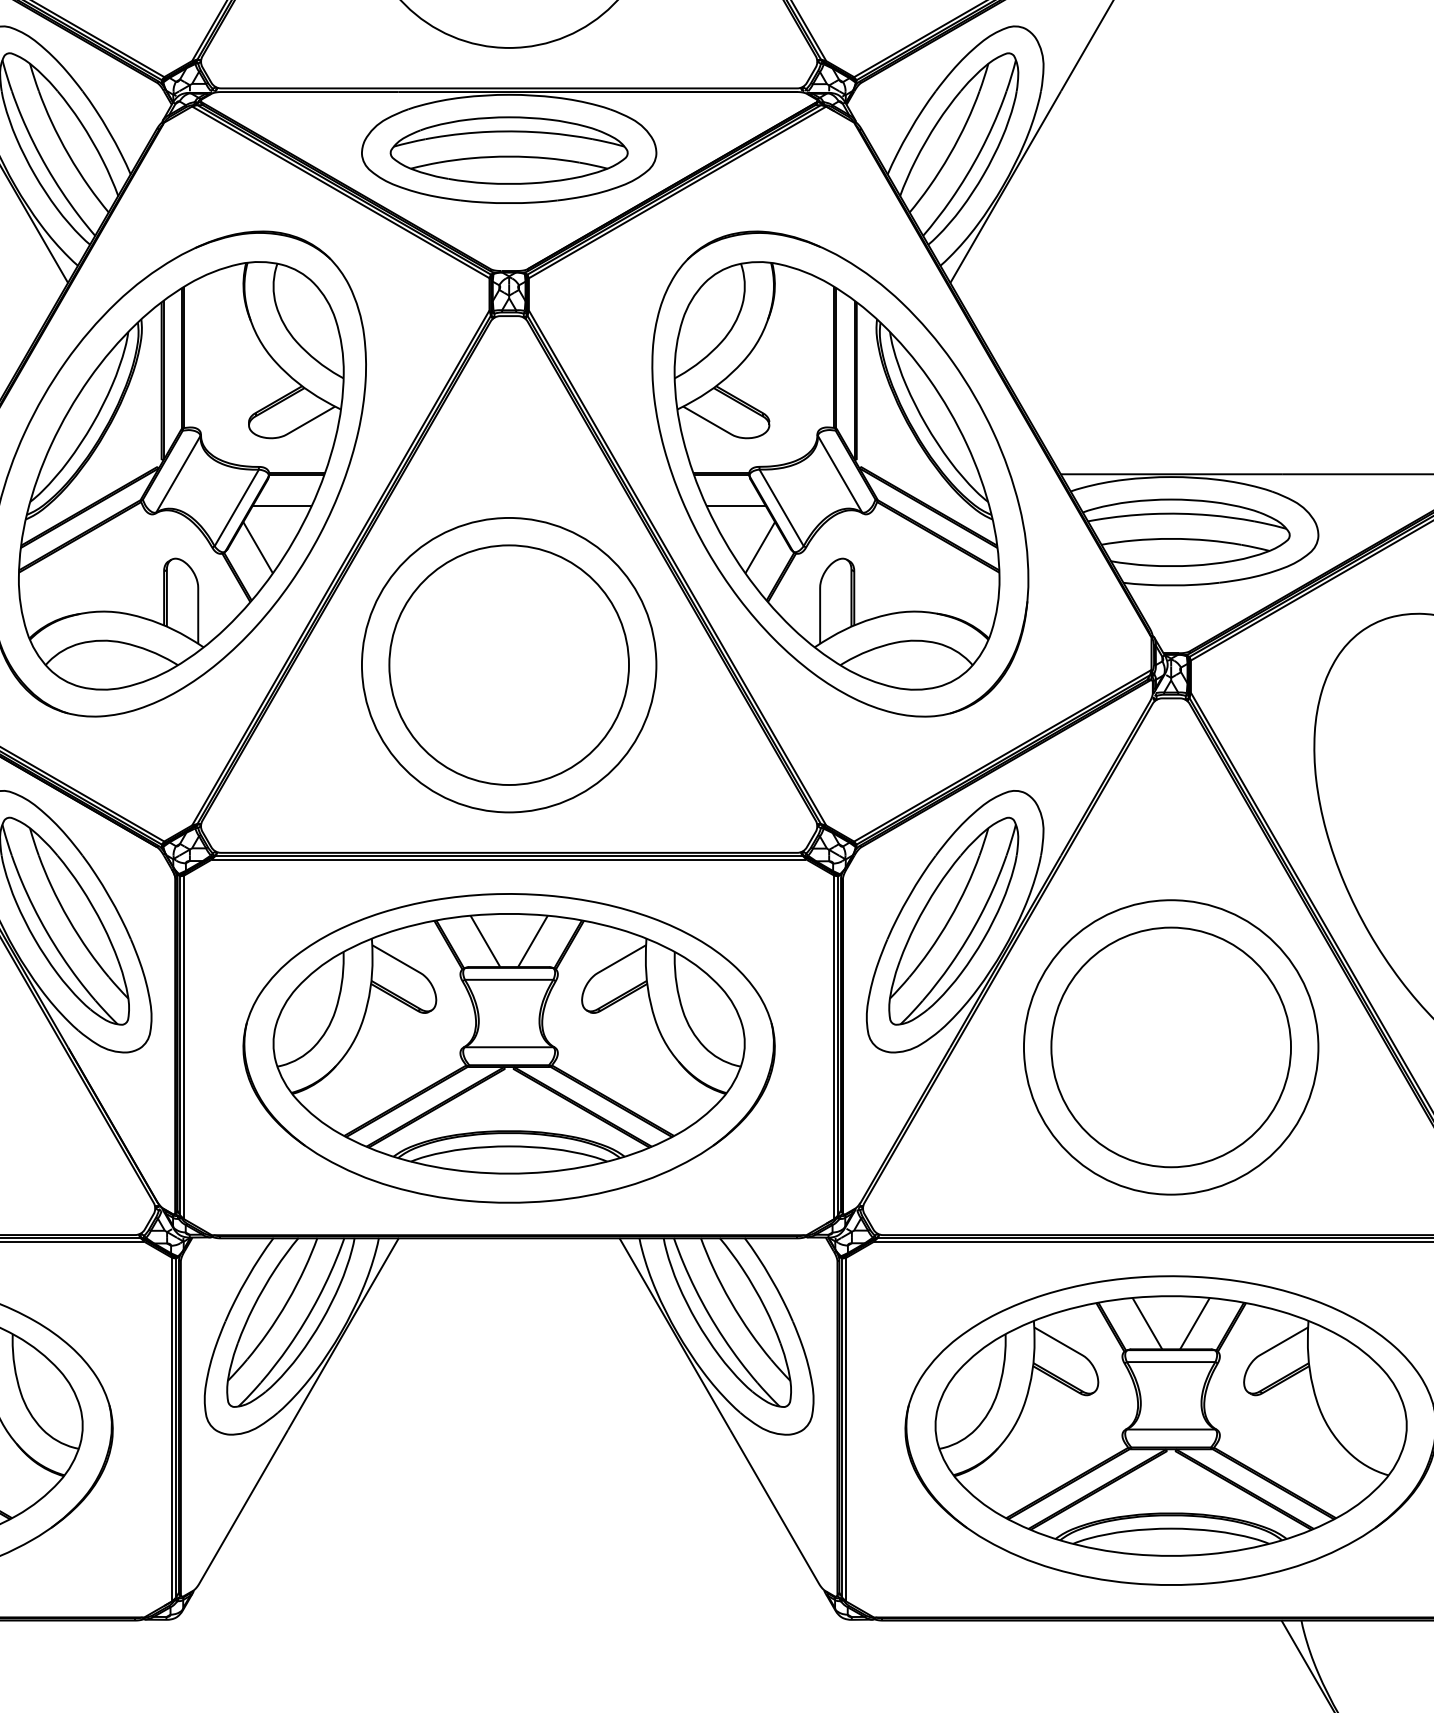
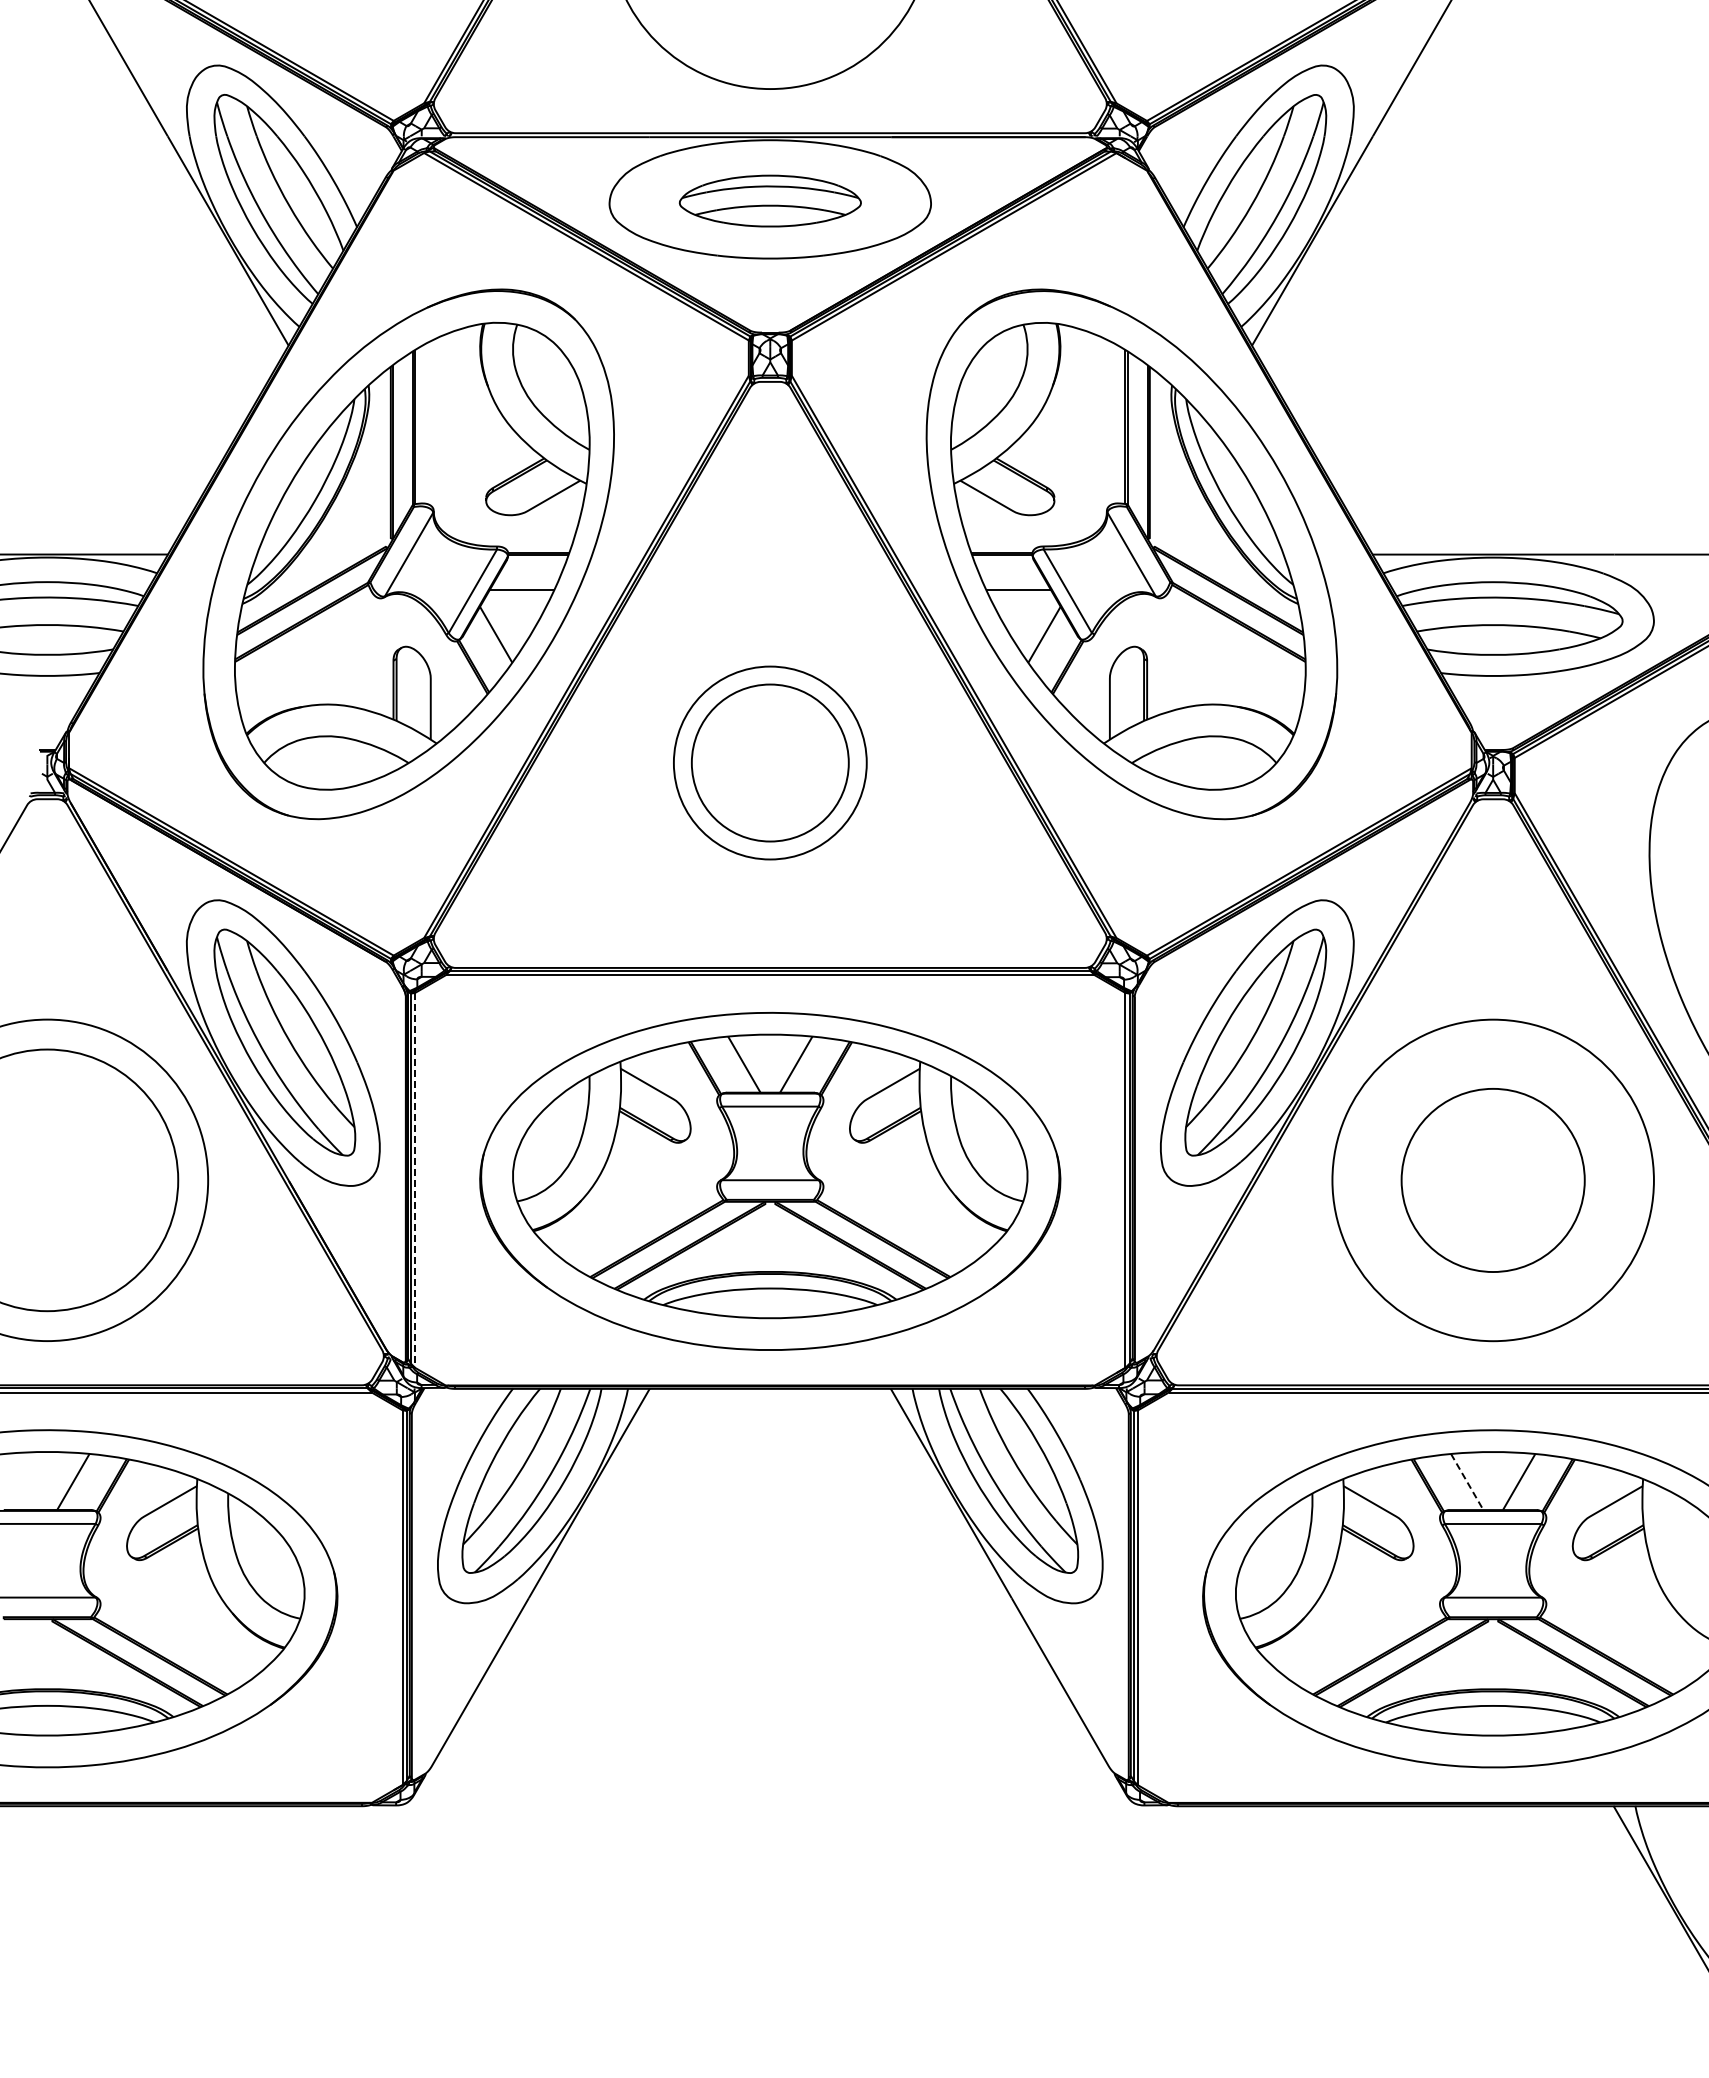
part: (509, 150) -> (770, 200), size x0.7
circle: (509, 664) -> (770, 762), size x0.6
circle: (509, 664) -> (770, 762), size x0.6
line: (184, 1047) -> (415, 1180), solid -> dashed
circle: (1171, 1047) -> (1493, 1180), size x0.7
line: (1147, 1324) -> (1467, 1482), solid -> dashed

